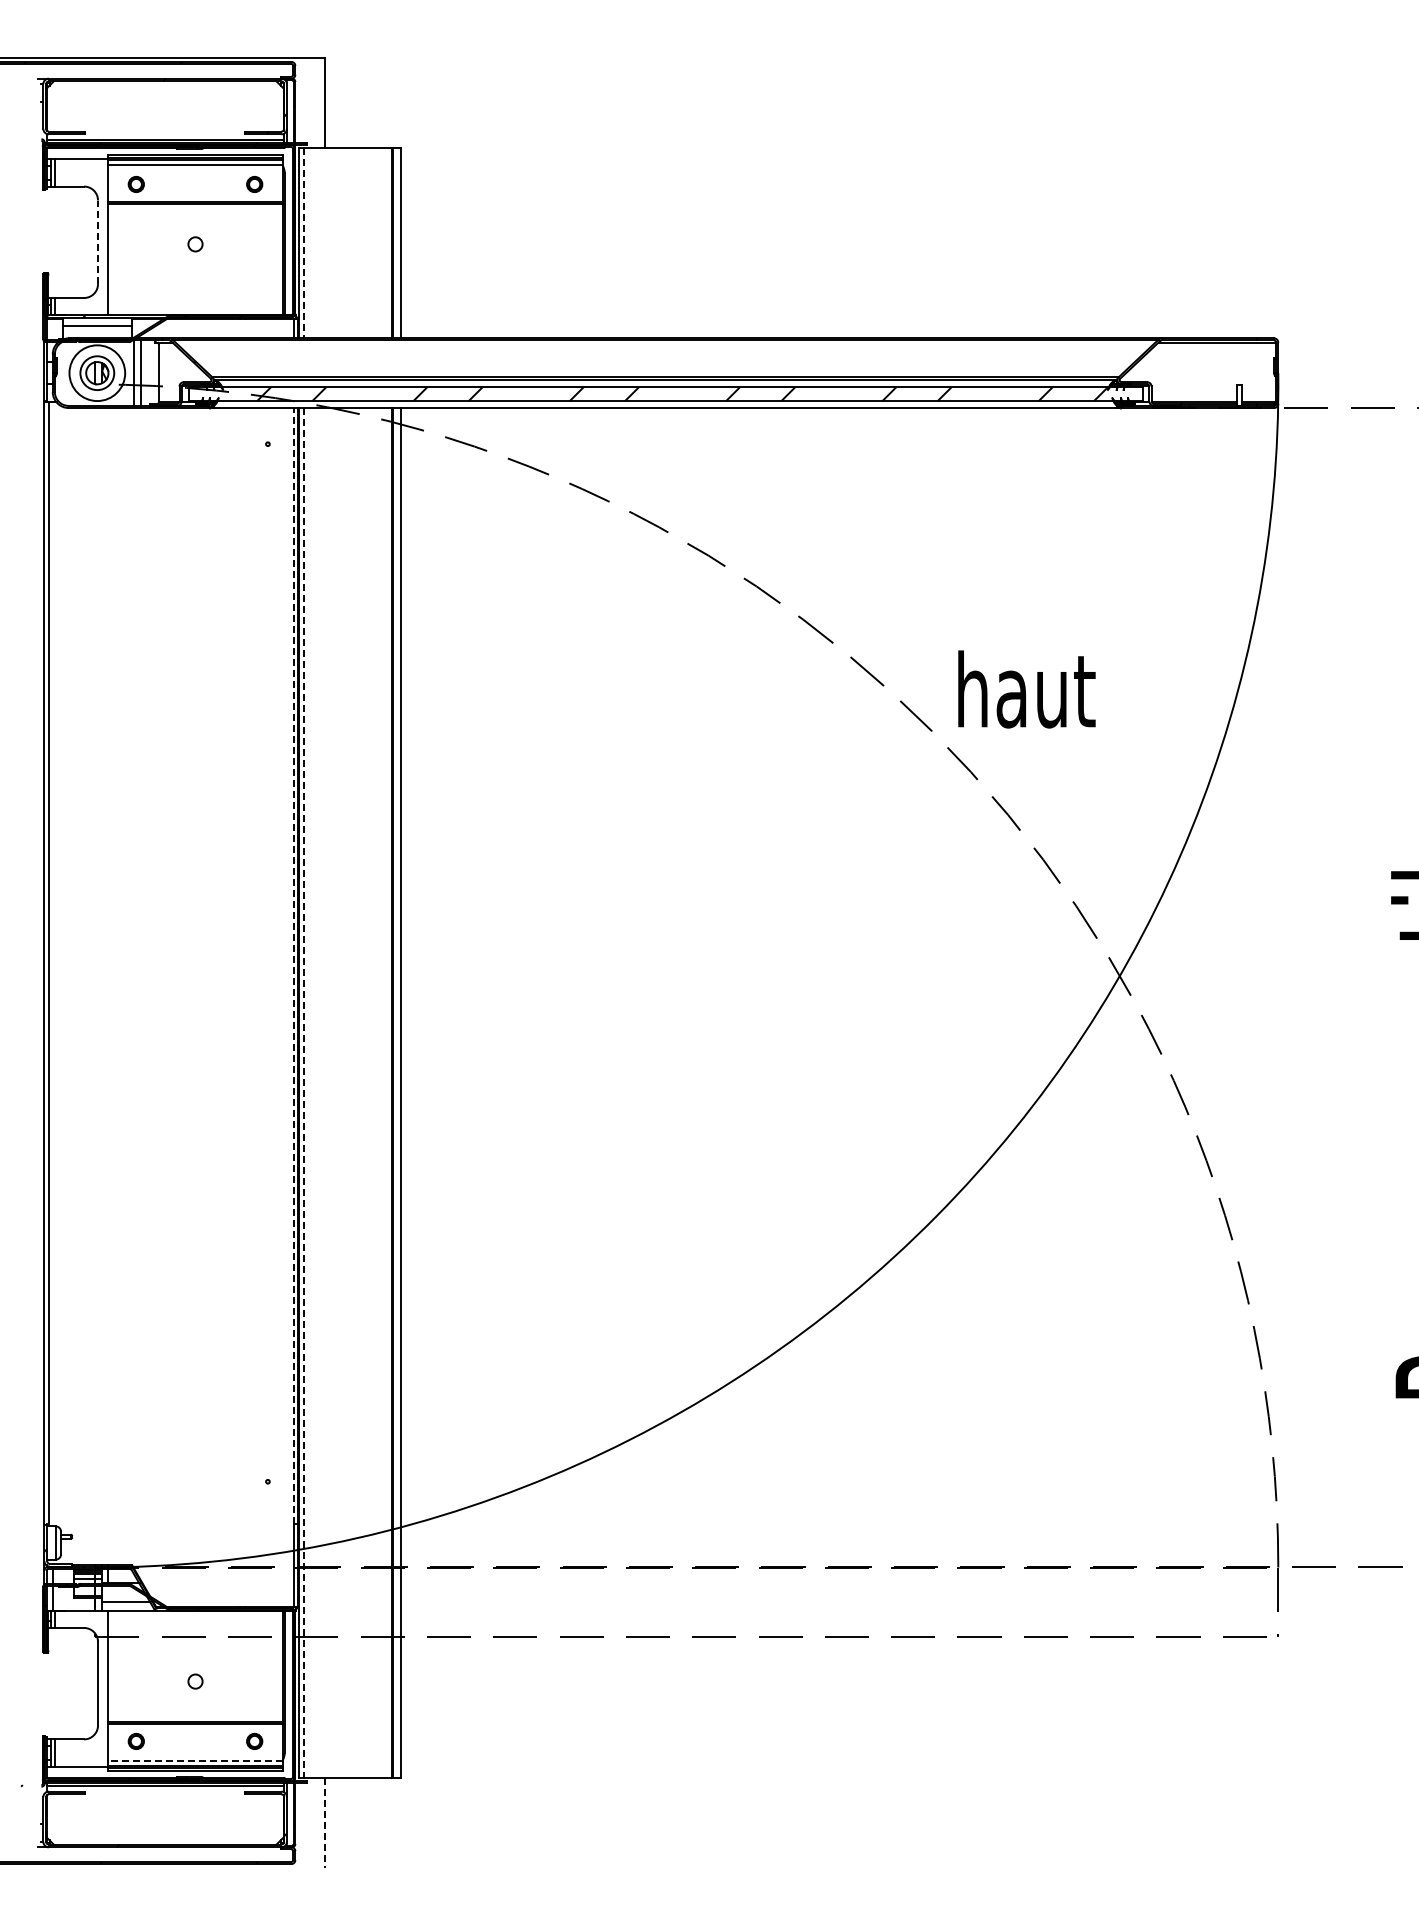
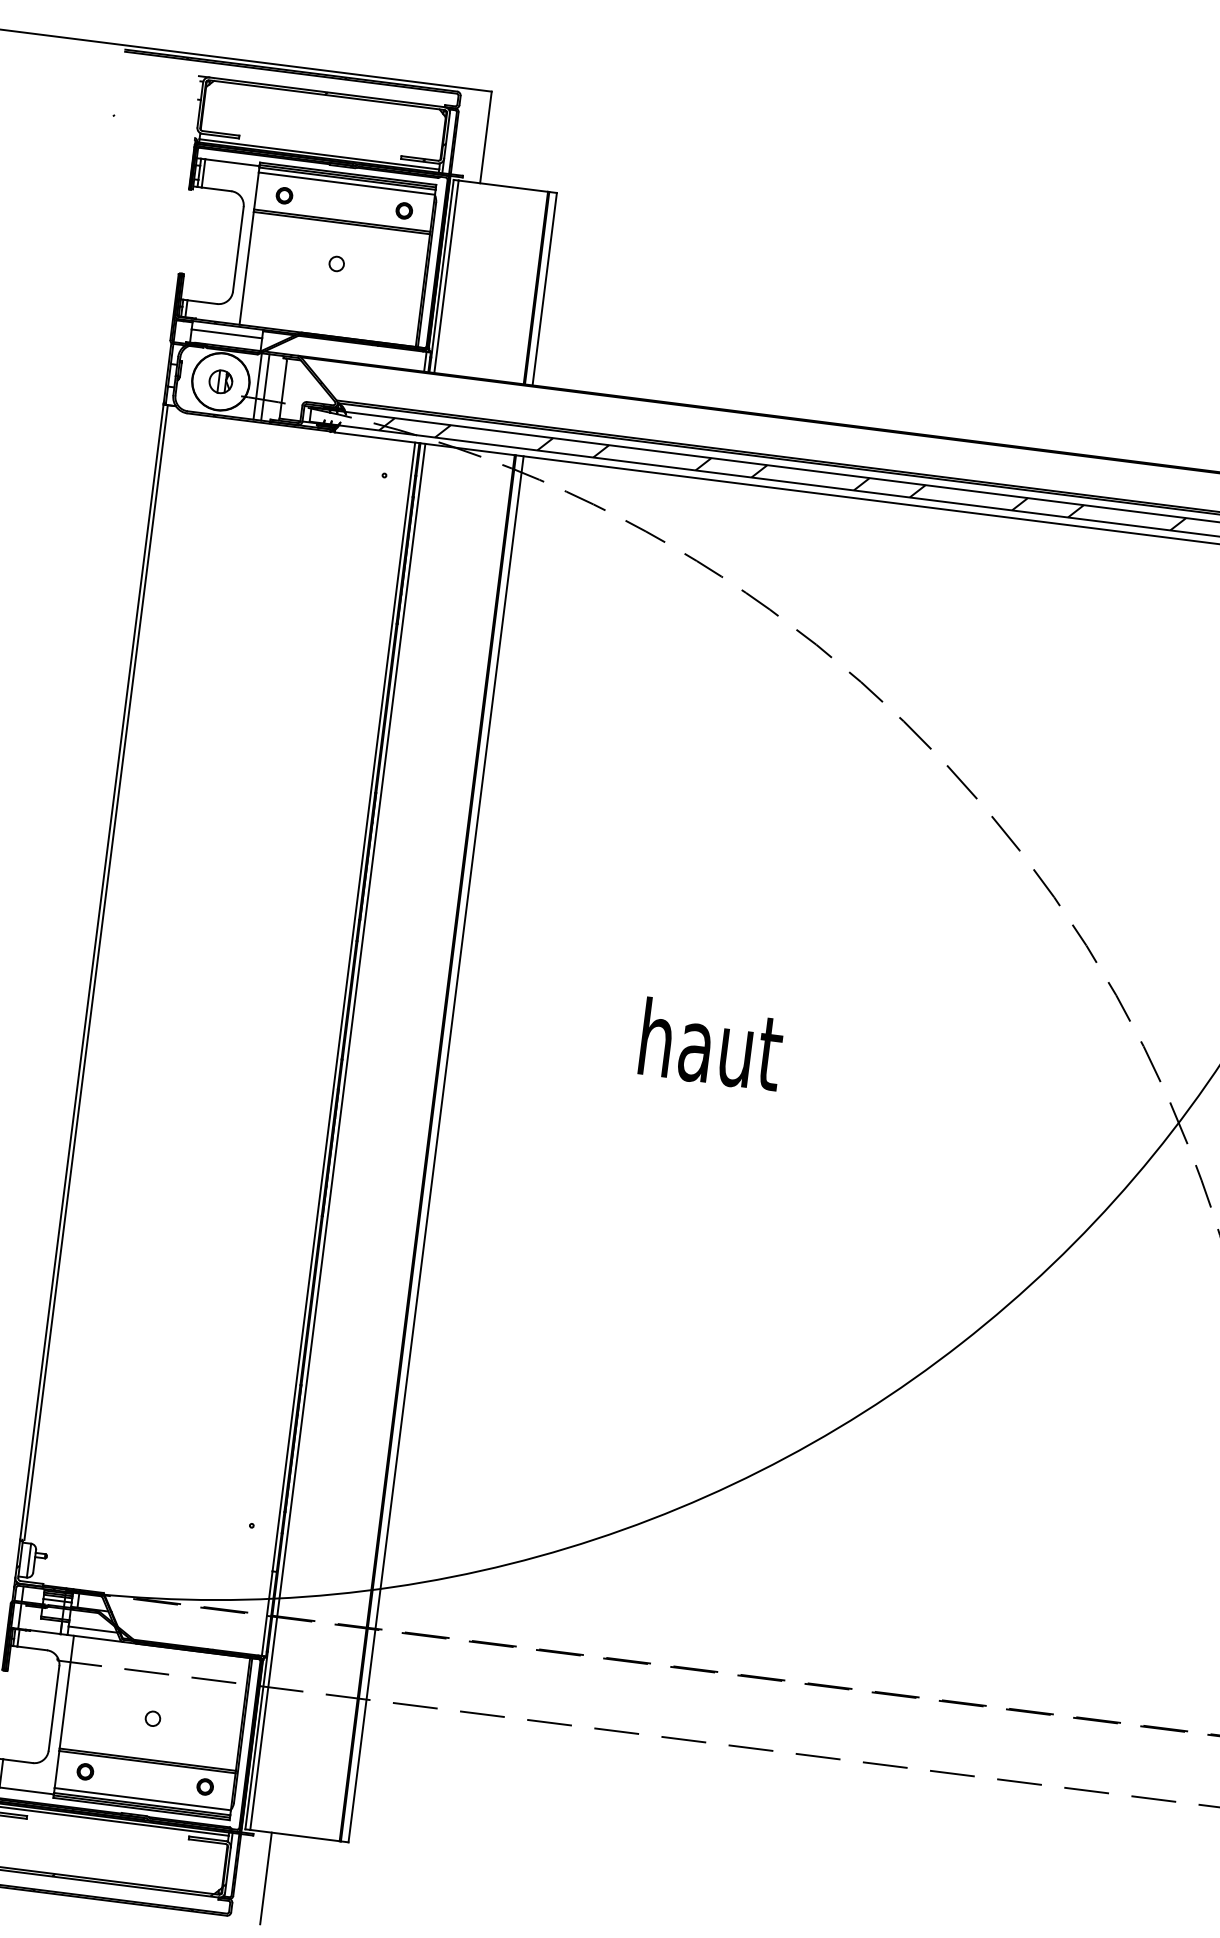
line: (98, 242) -> (238, 249), dashed -> solid
line: (303, 243) -> (446, 276), dashed -> solid
circle: (97, 373) -> (221, 382), size x1.67
text: (1026, 689) -> (711, 1044), moved
line: (293, 965) -> (343, 1006), dashed -> solid
line: (303, 1093) -> (337, 1137), dashed -> solid
line: (195, 1760) -> (142, 1798), dashed -> solid
line: (325, 1823) -> (266, 1879), dashed -> solid

